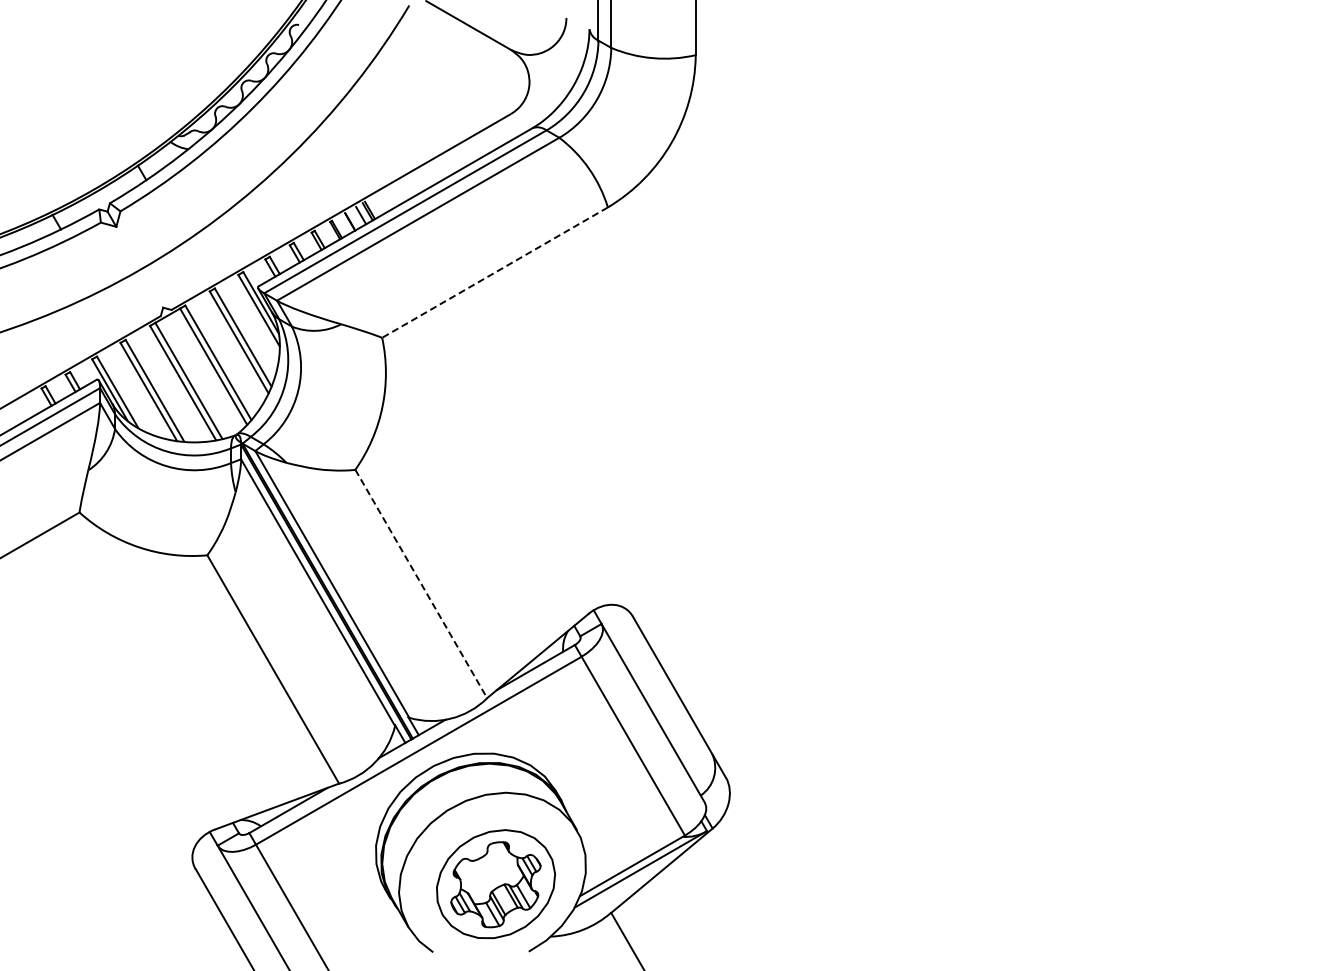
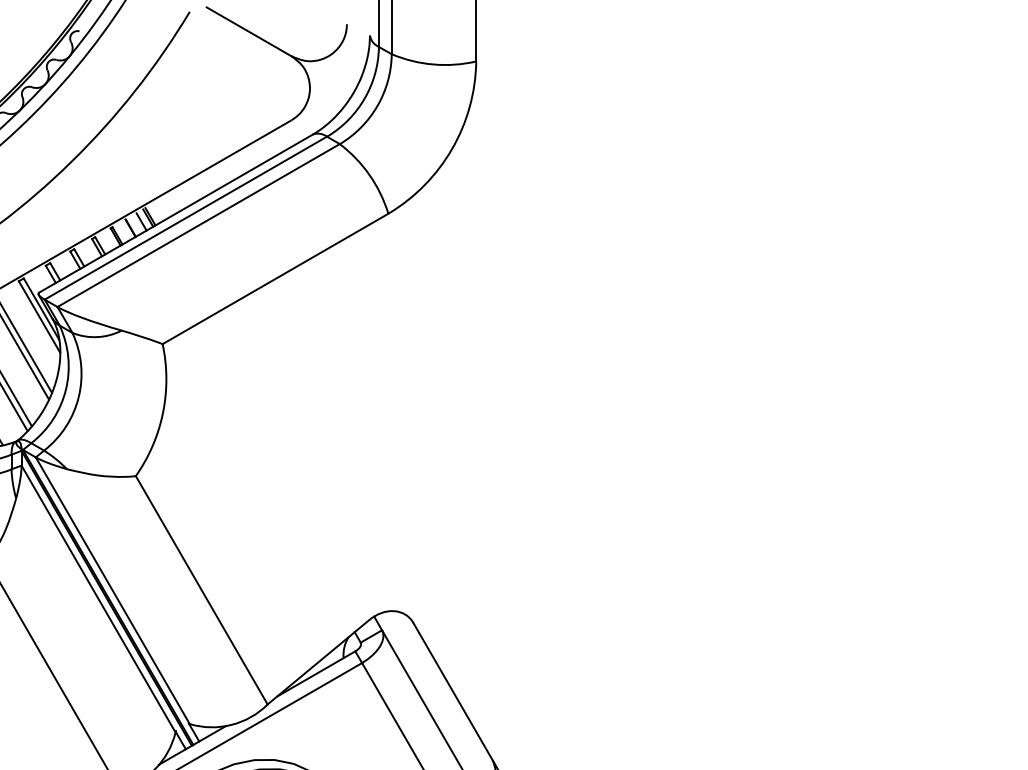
line: (494, 272) -> (274, 278), dashed -> solid
line: (421, 583) -> (201, 589), dashed -> solid

